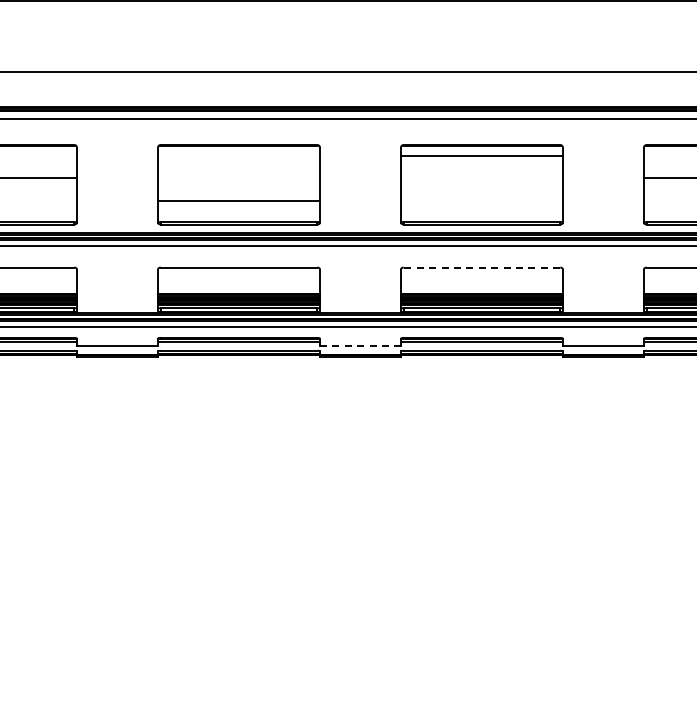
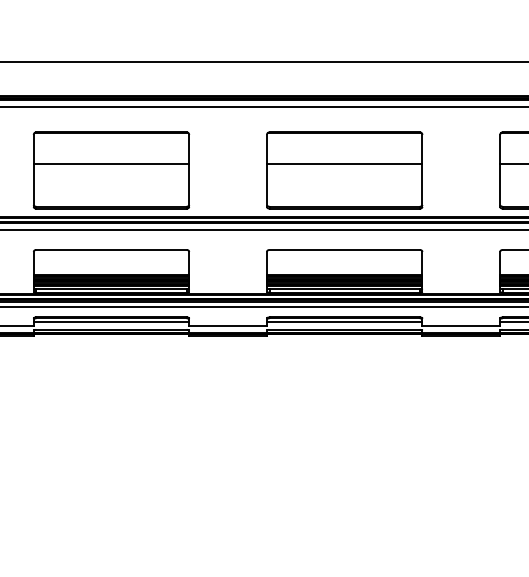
line: (481, 156) -> (344, 164), moved
line: (239, 201) -> (111, 164), moved
line: (481, 267) -> (344, 249), dashed -> solid
line: (360, 346) -> (228, 325), dashed -> solid

